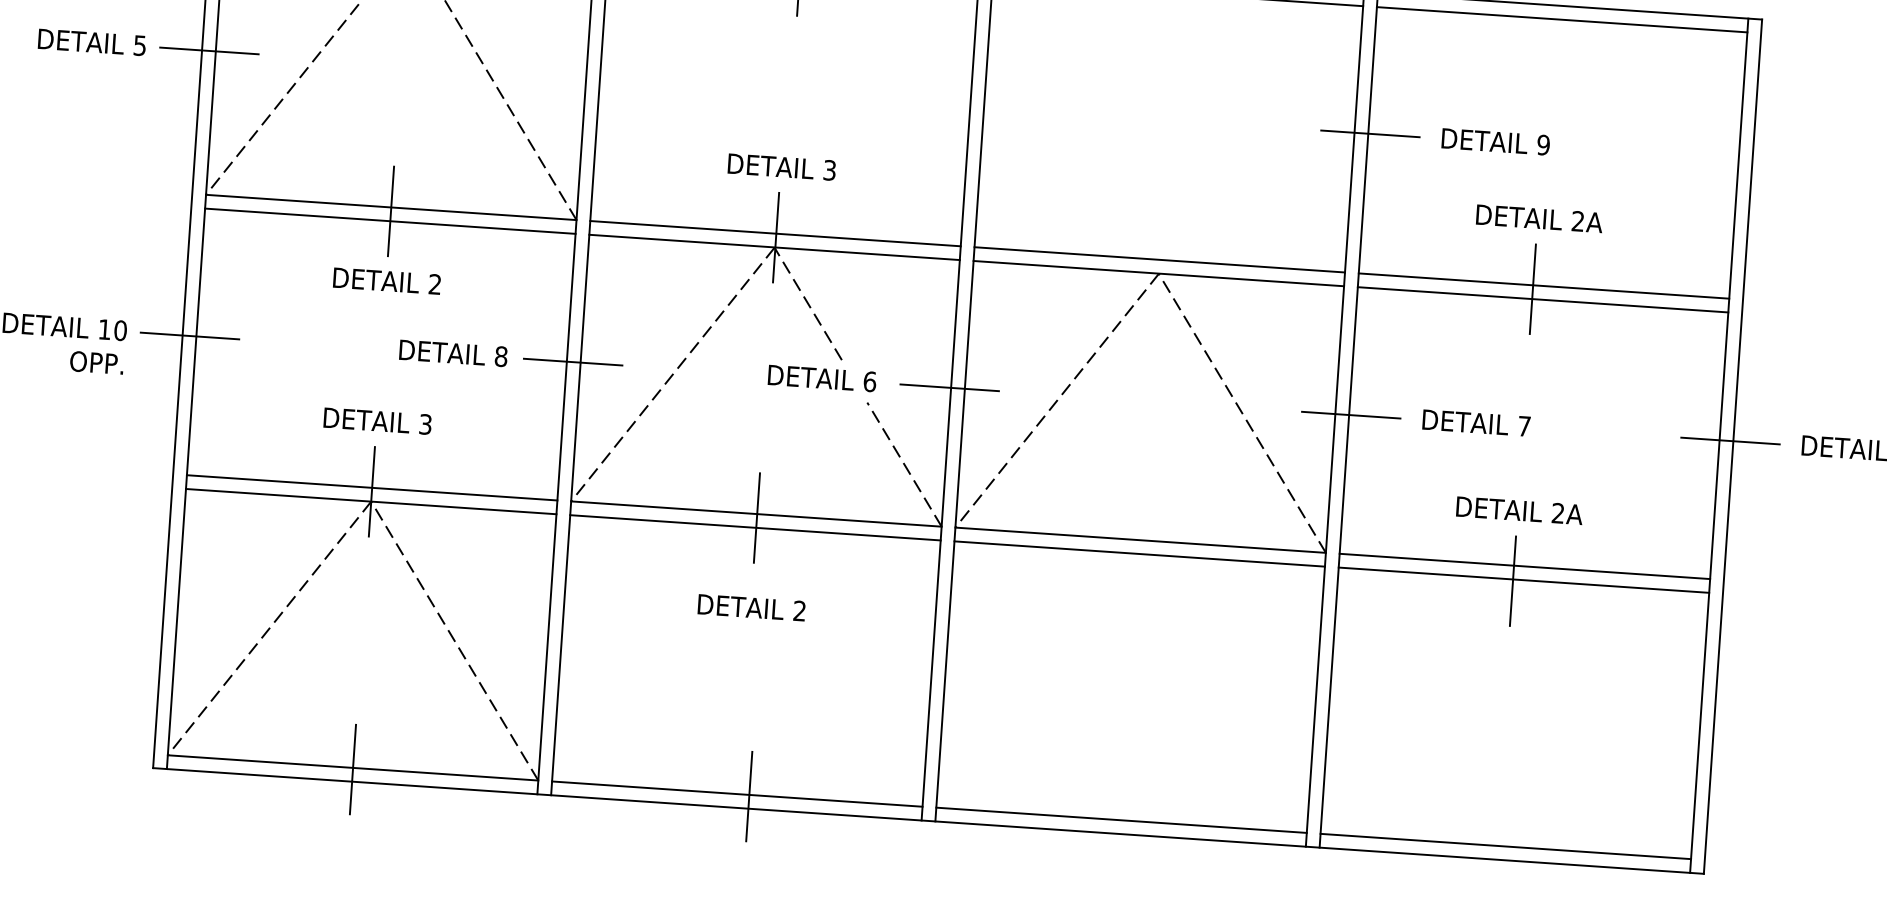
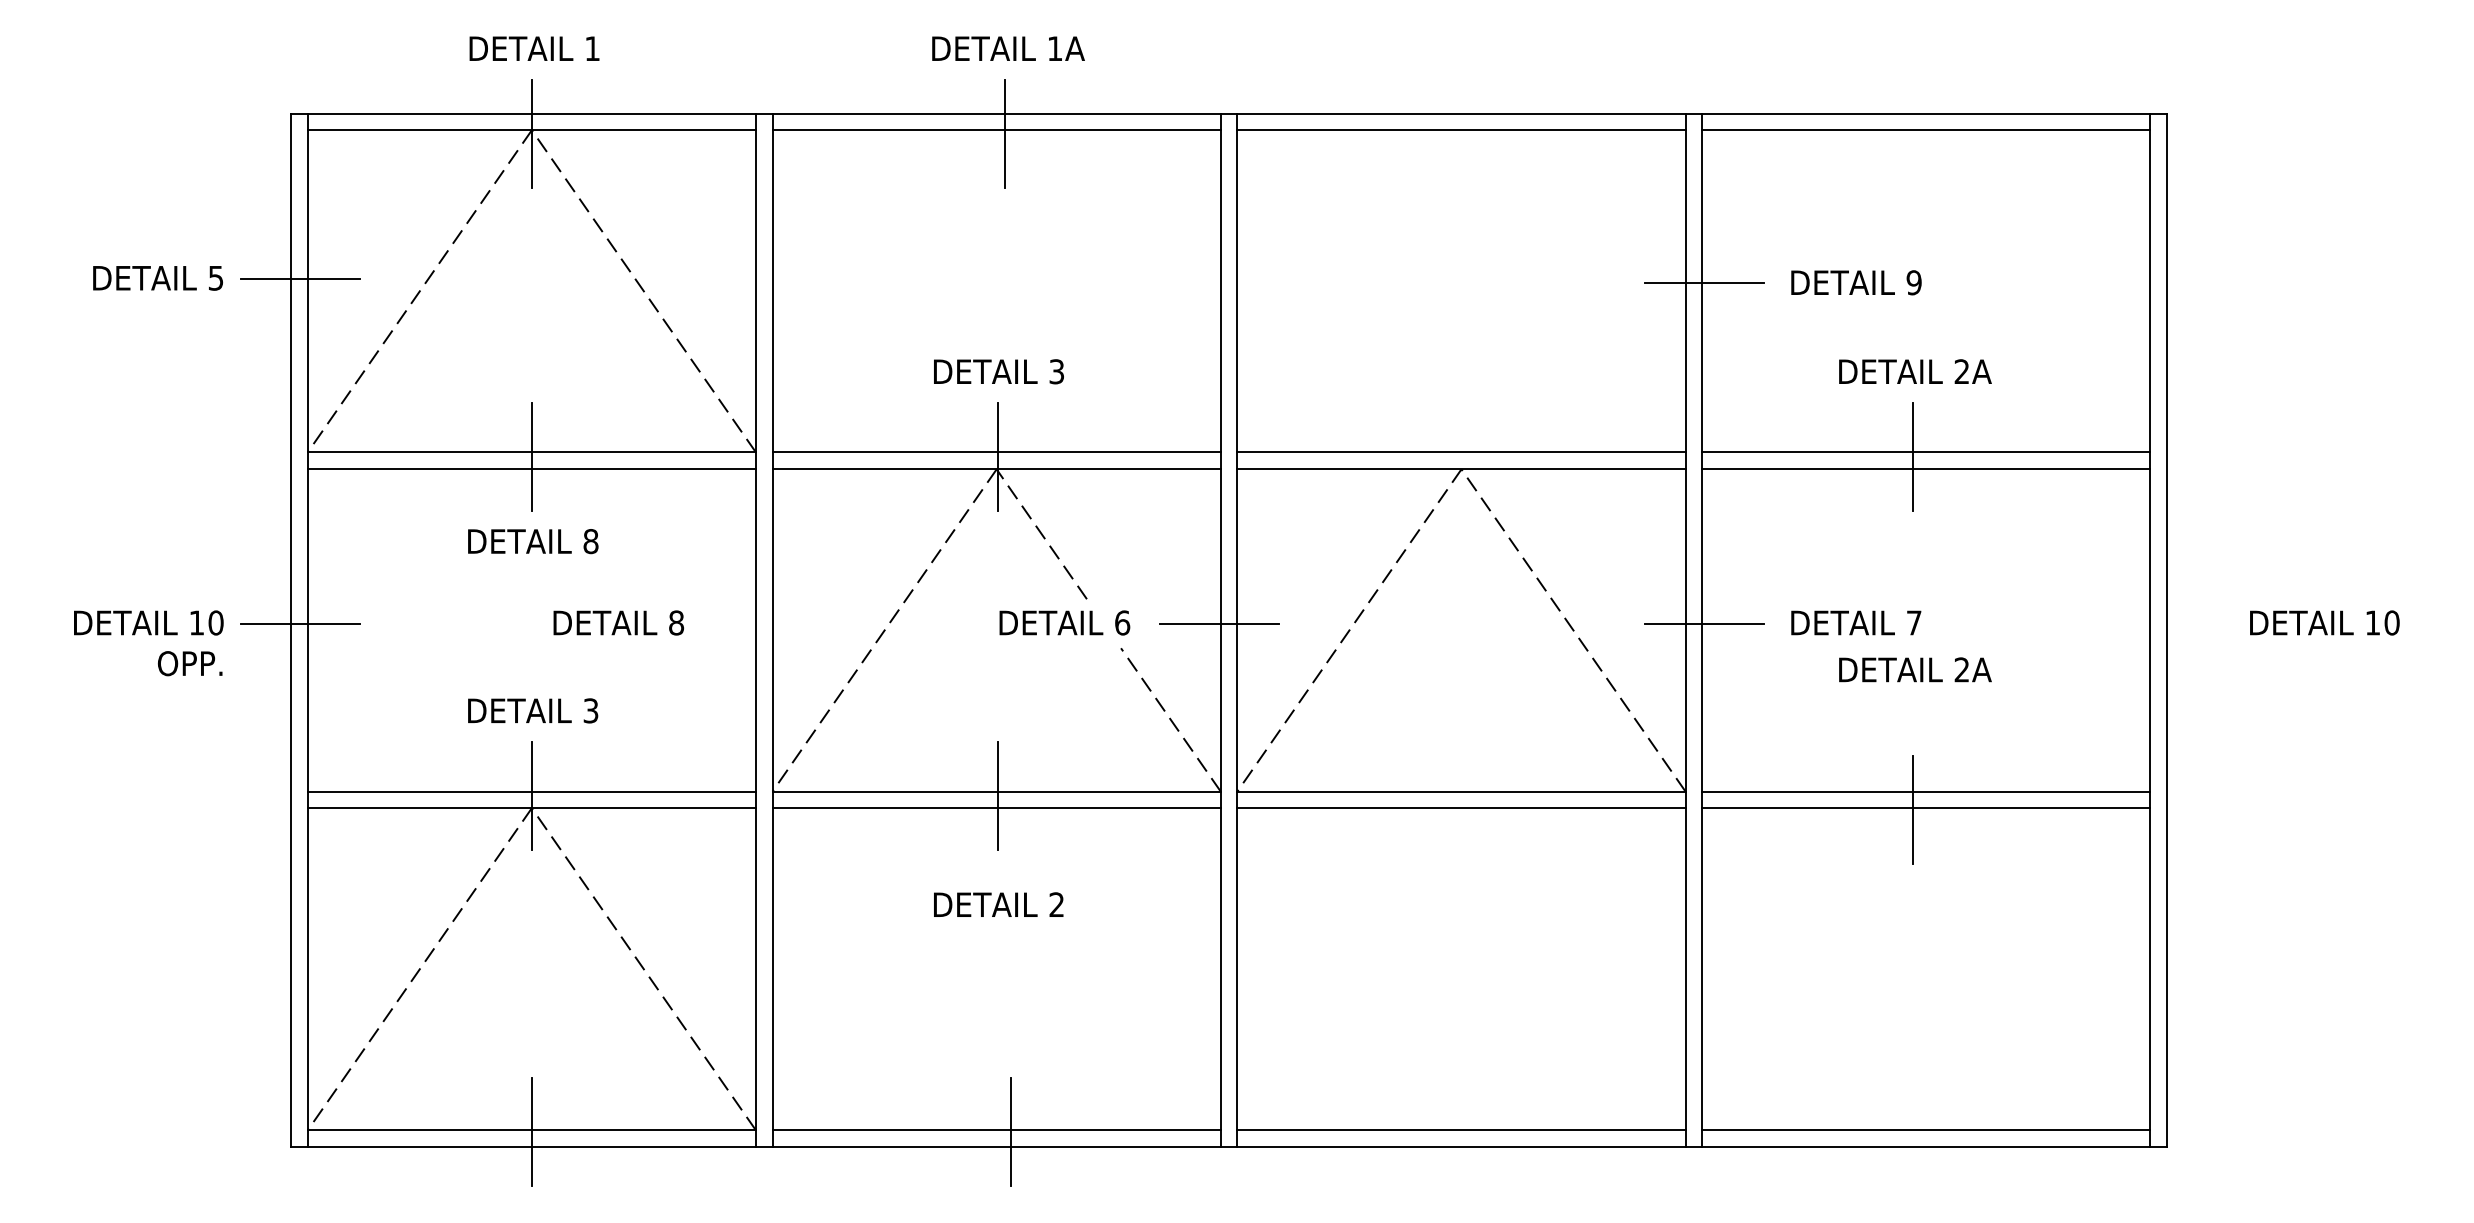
text: (434, 284) -> (590, 541), 2 -> 8
line: (573, 361) -> (763, 623), removed
line: (1730, 440) -> (2163, 623), removed
text: (1519, 510) -> (1915, 669), moved

